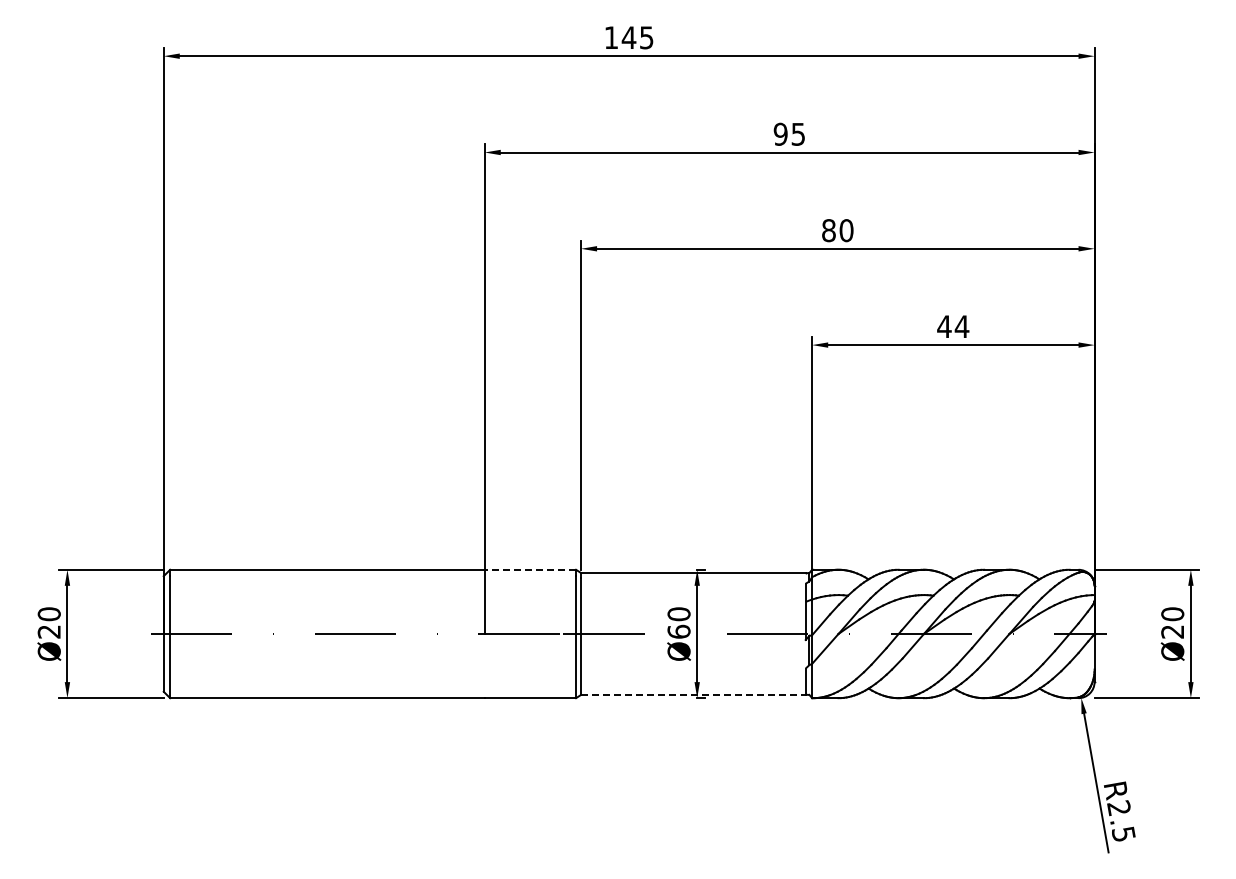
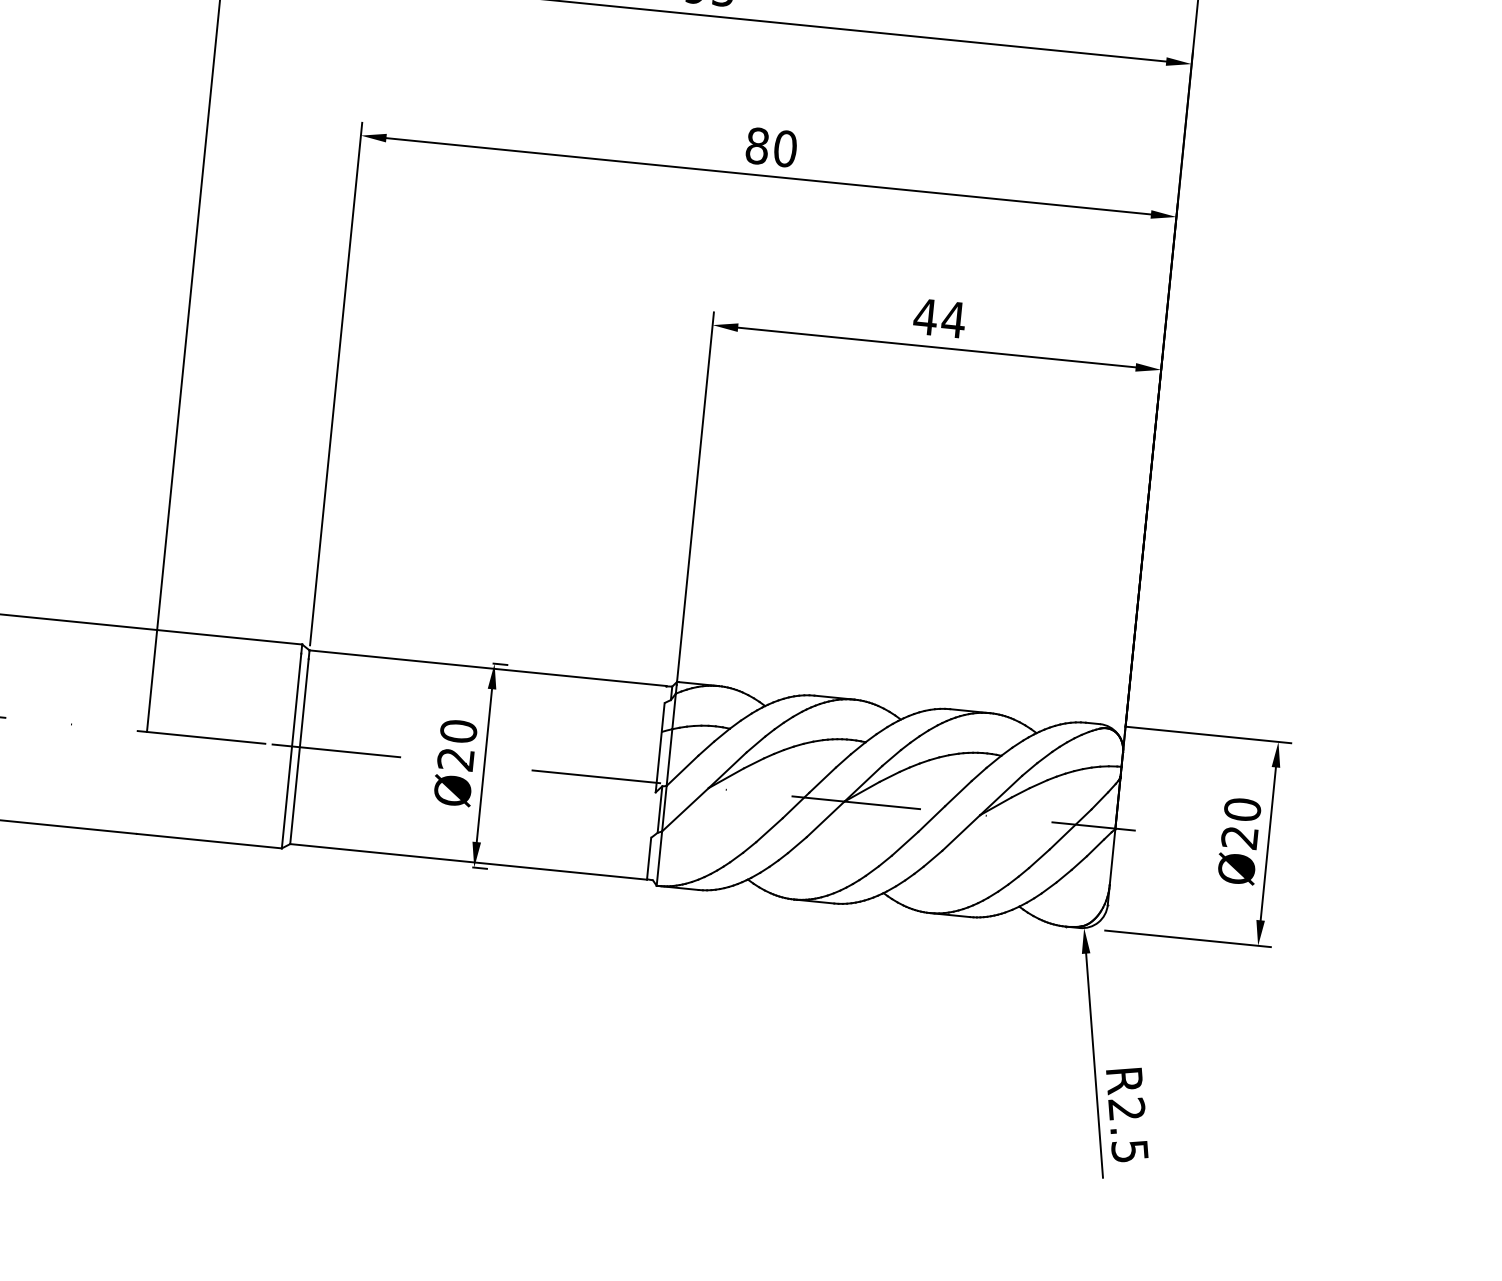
line: (530, 569) -> (229, 636), dashed -> solid
text: (678, 631) -> (455, 758), Ø60 -> Ø20
line: (693, 694) -> (468, 861), dashed -> solid

